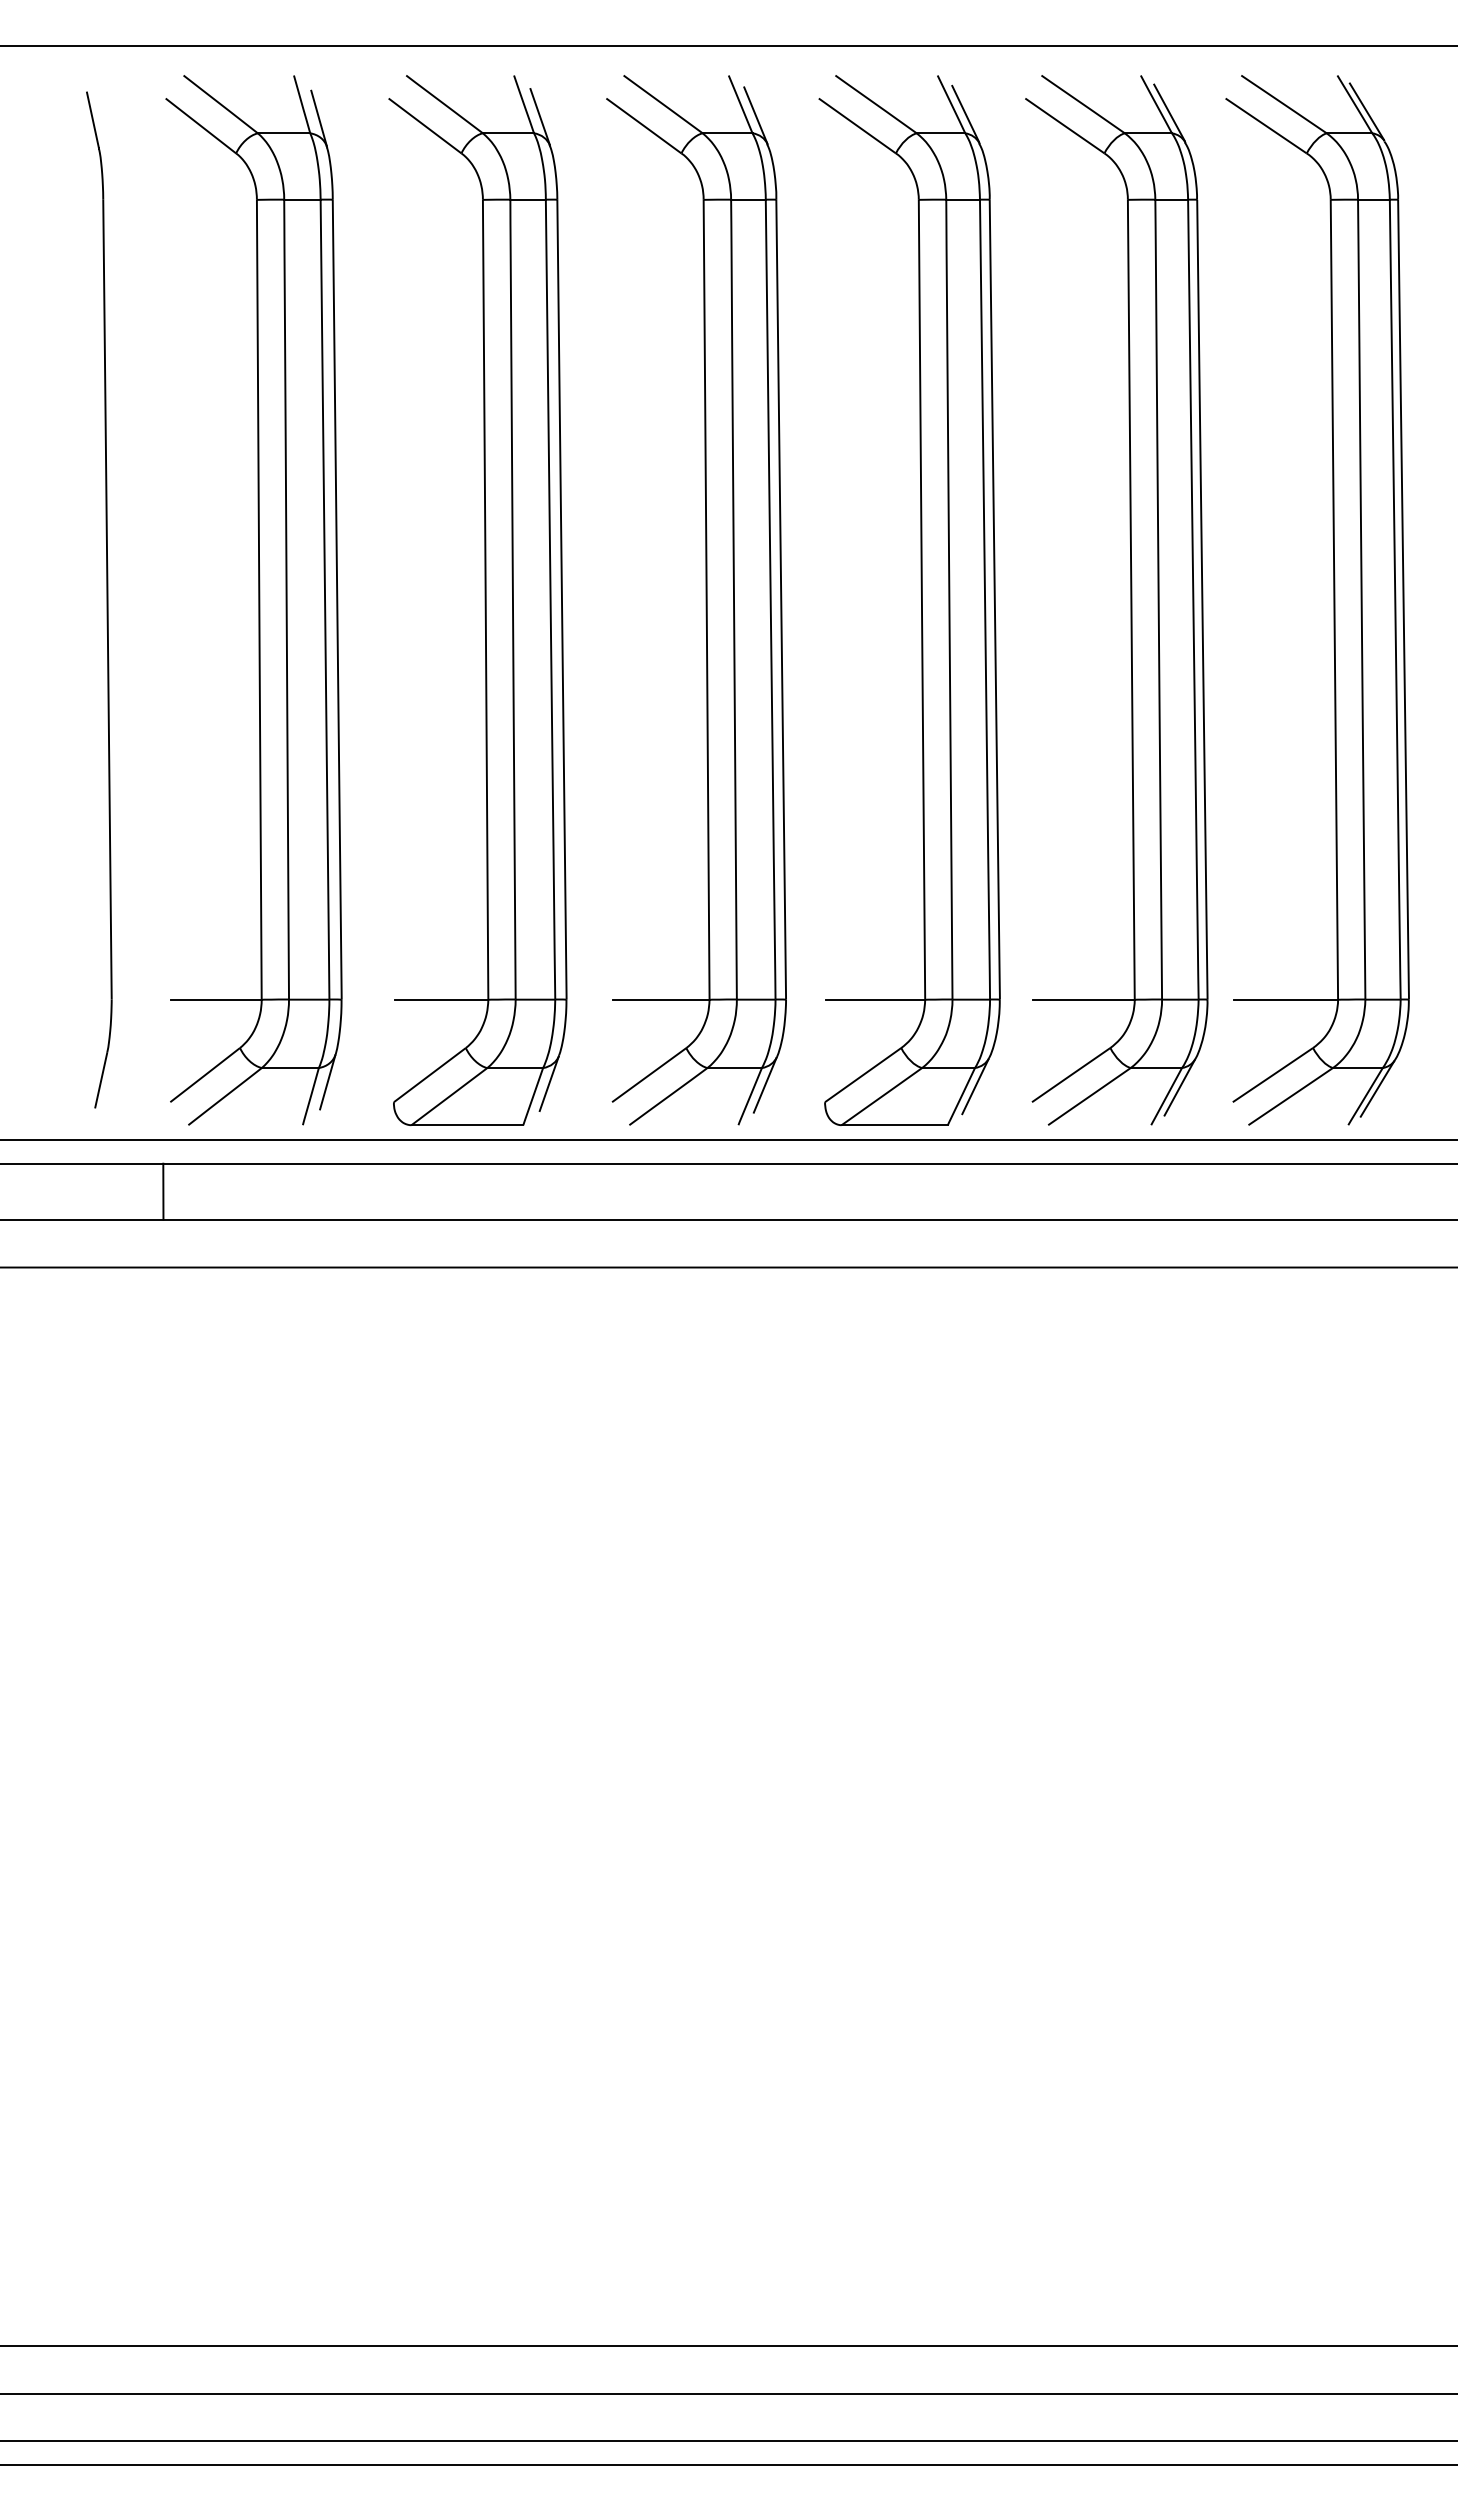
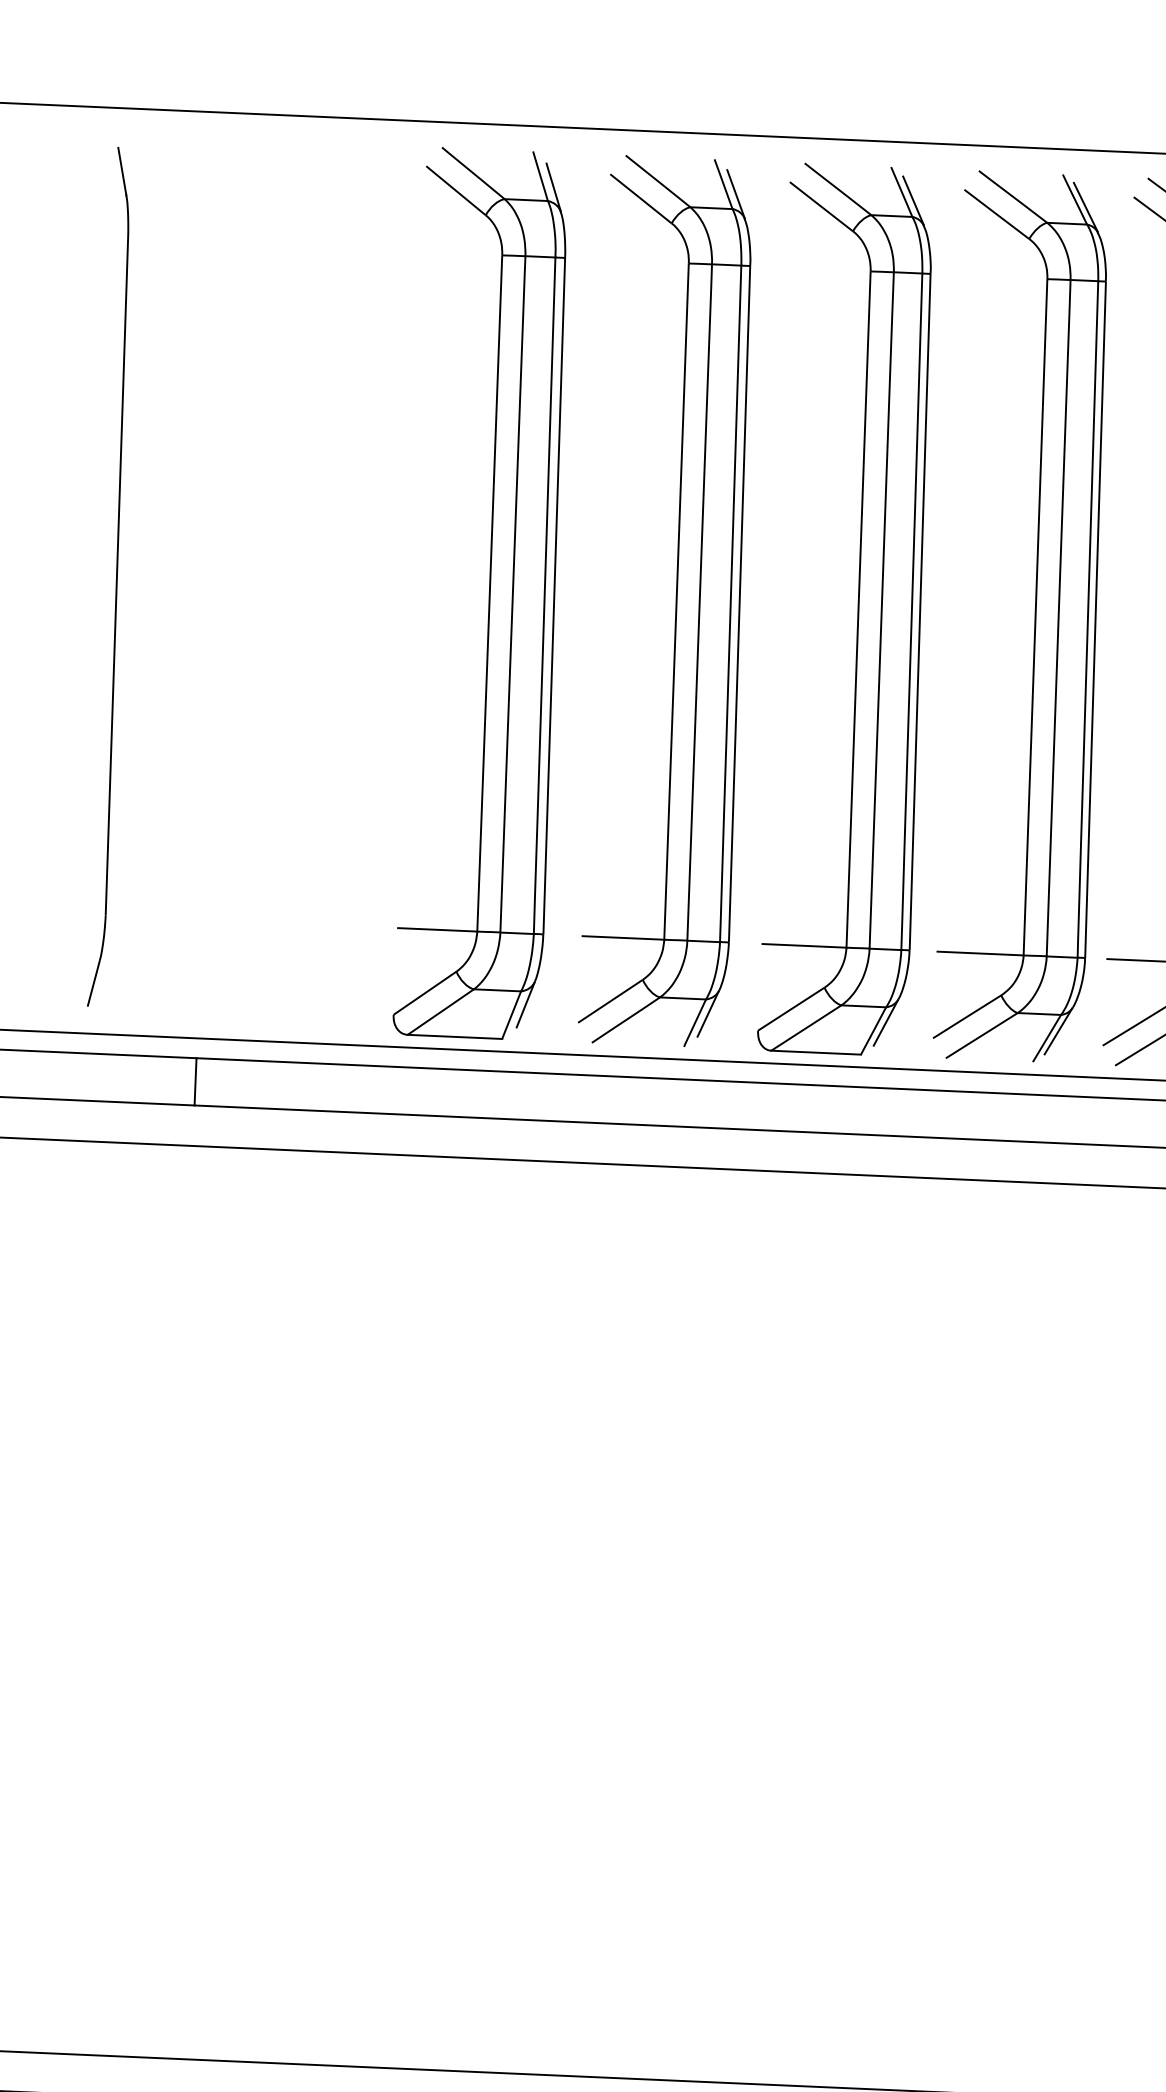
part: (106, 599) -> (116, 576), moved
part: (253, 600) -> (293, 585), removed

